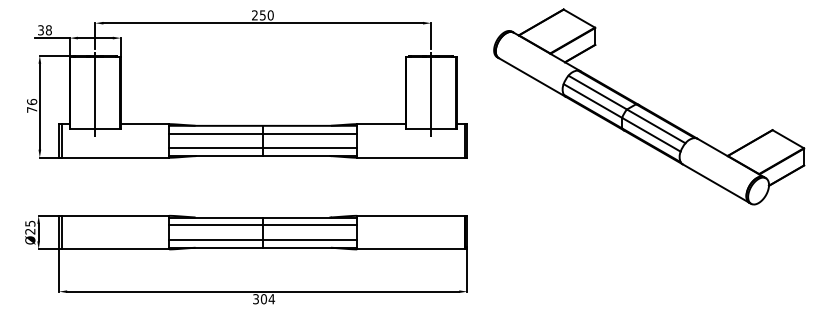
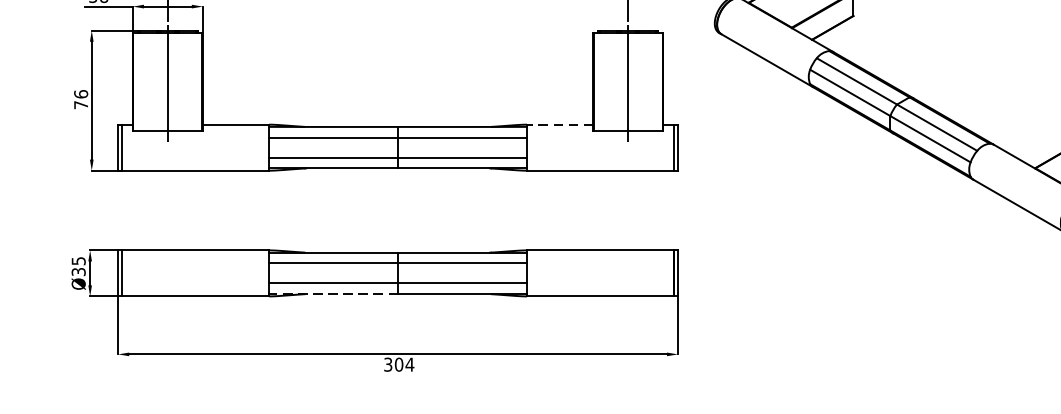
line: (380, 124) -> (558, 125), solid -> dashed
text: (30, 231) -> (78, 271), Ø25 -> Ø35
line: (216, 247) -> (334, 293), solid -> dashed

